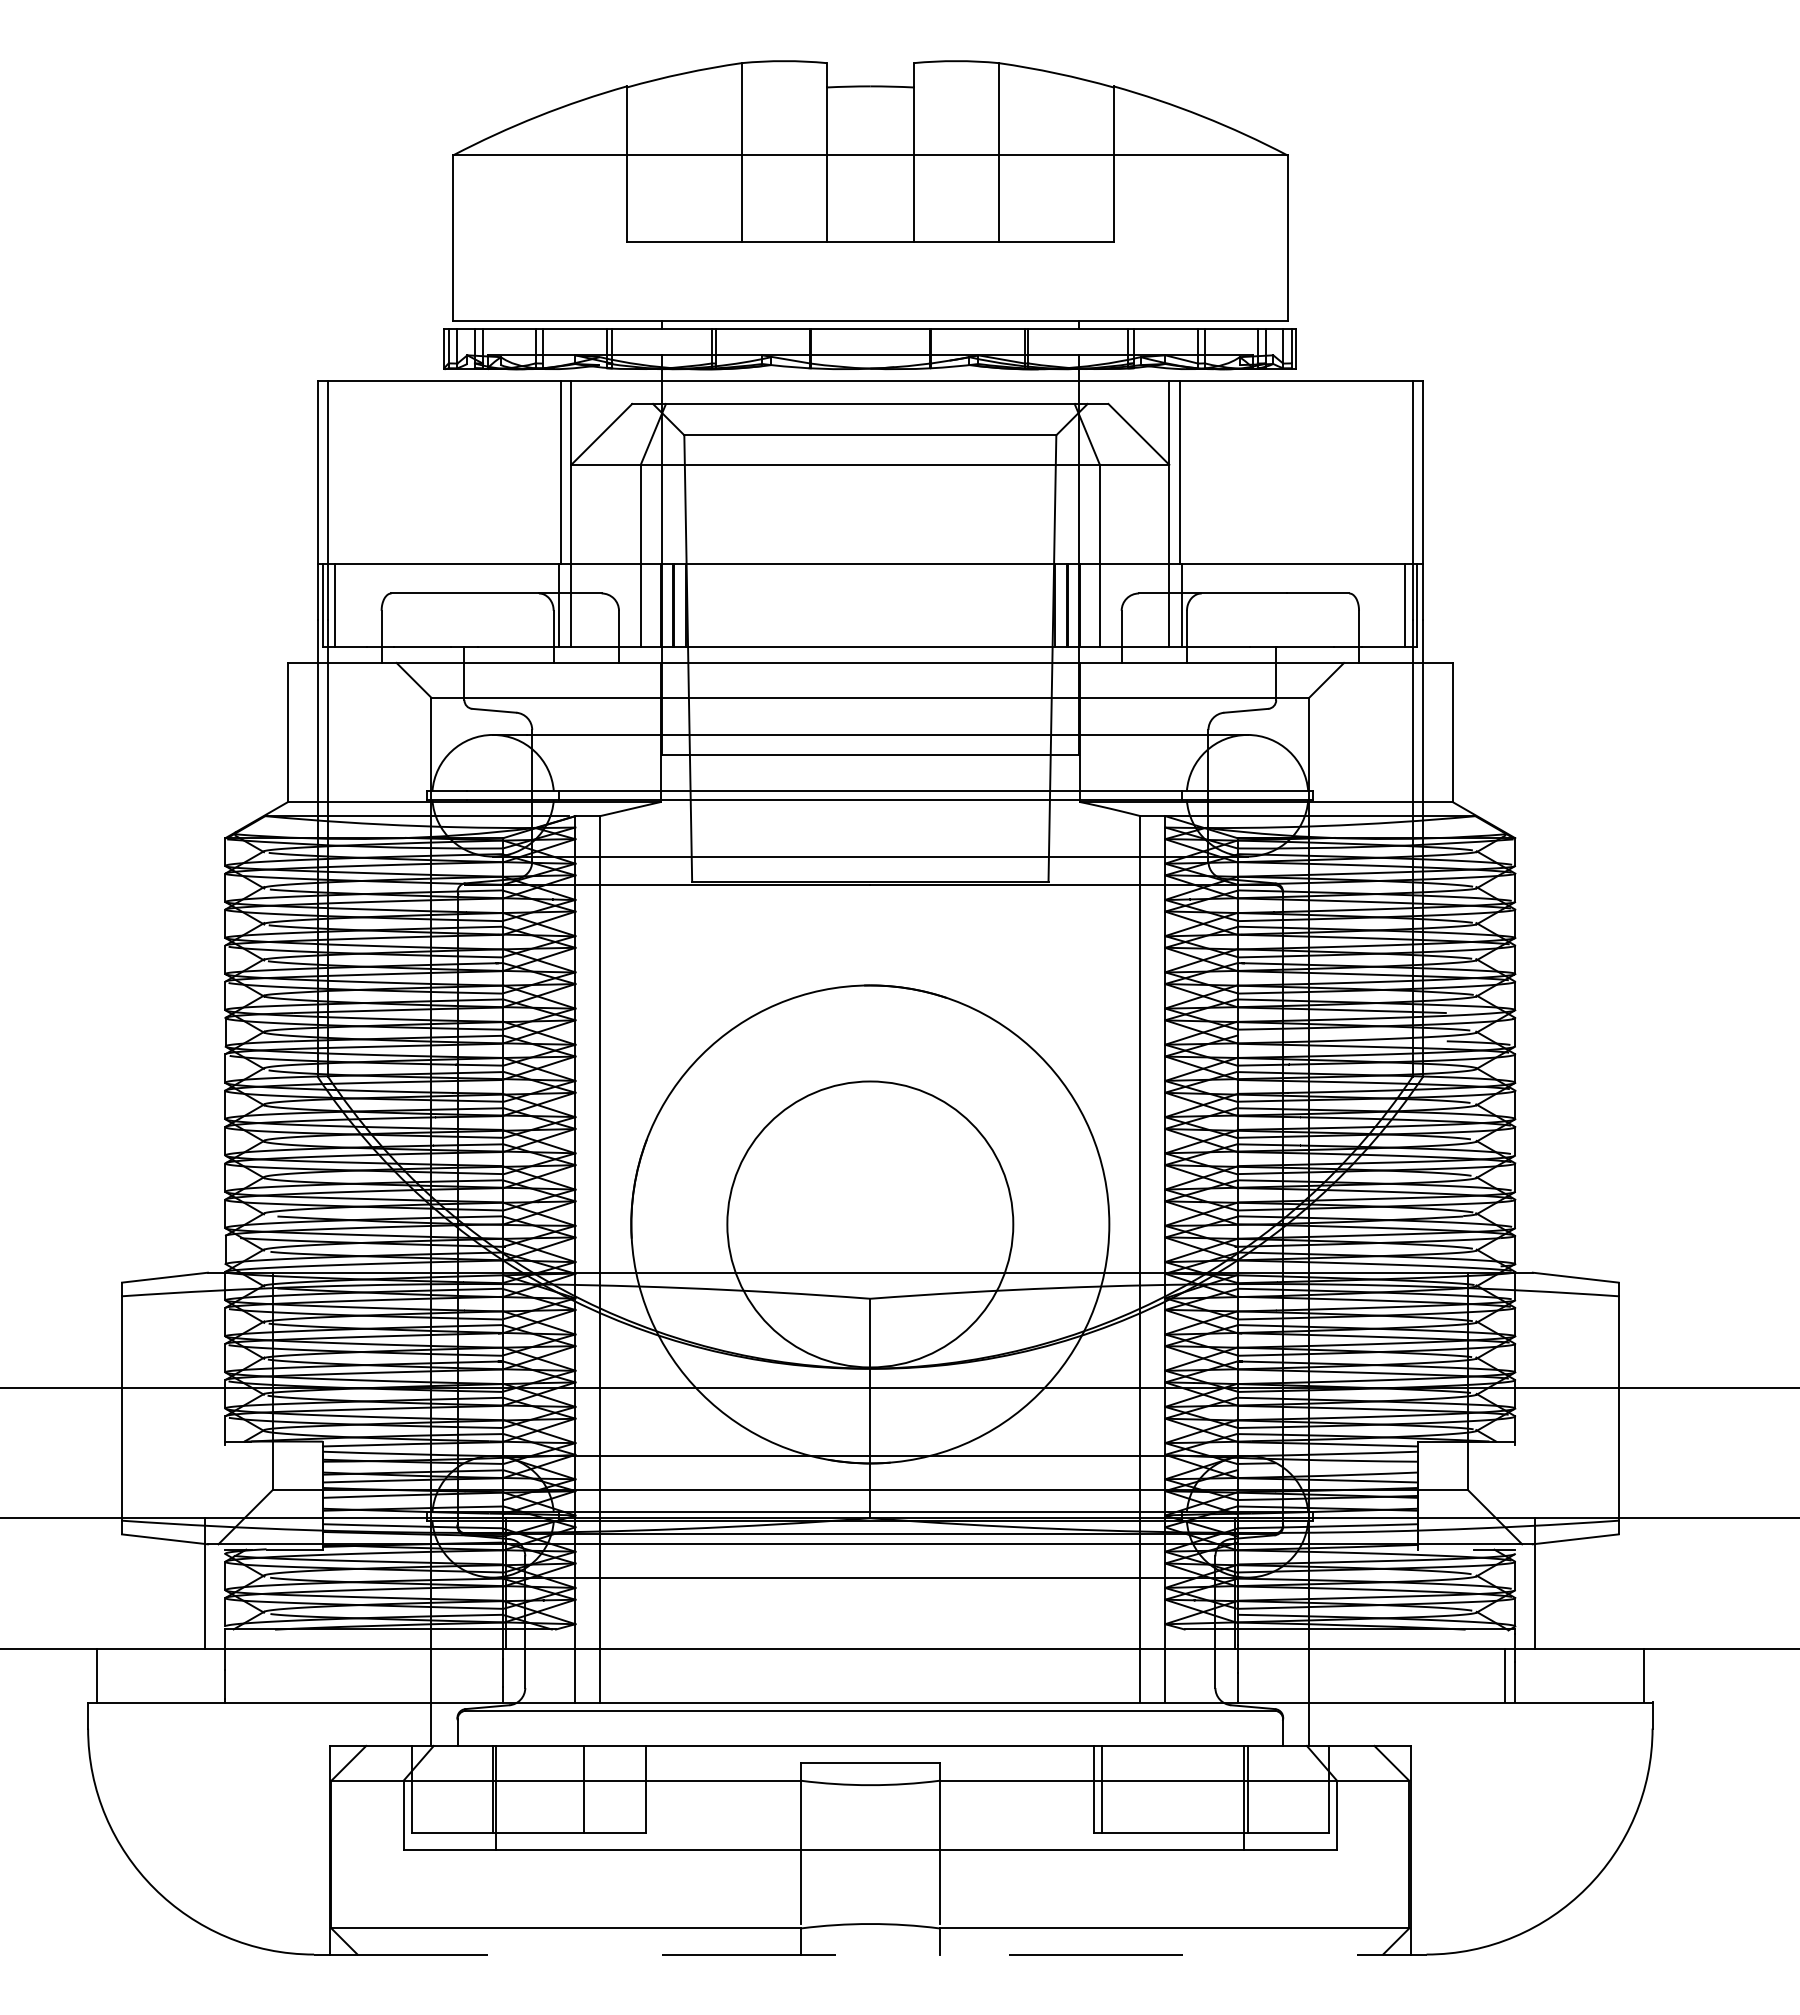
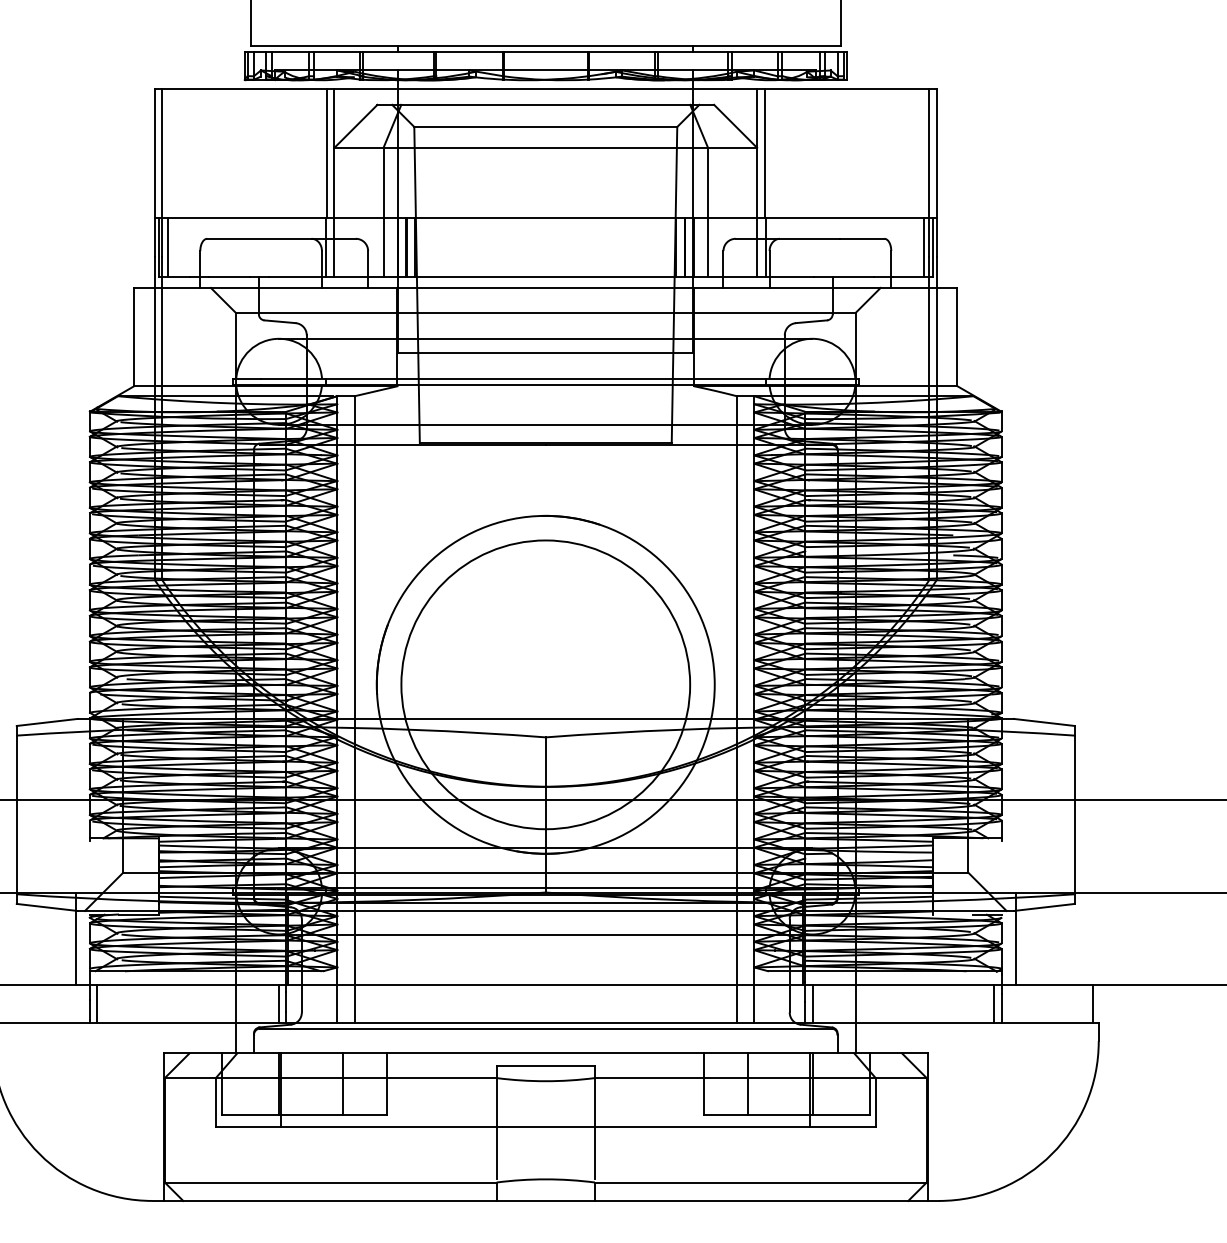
circle: (870, 1224) -> (545, 684), size x1.43
line: (235, 1675) -> (97, 1003), added
line: (492, 1675) -> (278, 1003), added
line: (1247, 1675) -> (812, 1003), added
line: (1101, 1788) -> (748, 1083), moved
line: (870, 1954) -> (545, 1200), dashed -> solid

